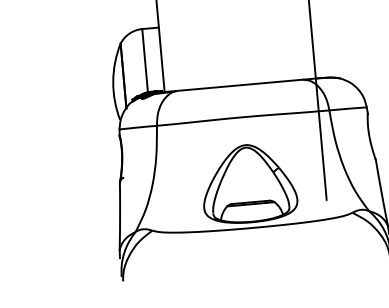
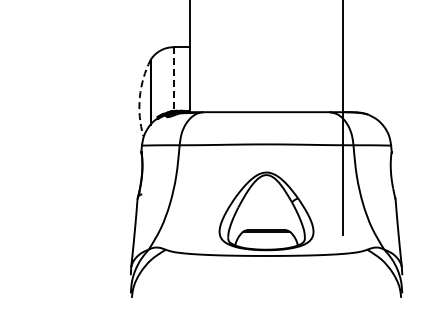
line: (145, 61) -> (173, 79), solid -> dashed
arc: (112, 81) -> (139, 97), solid -> dashed

